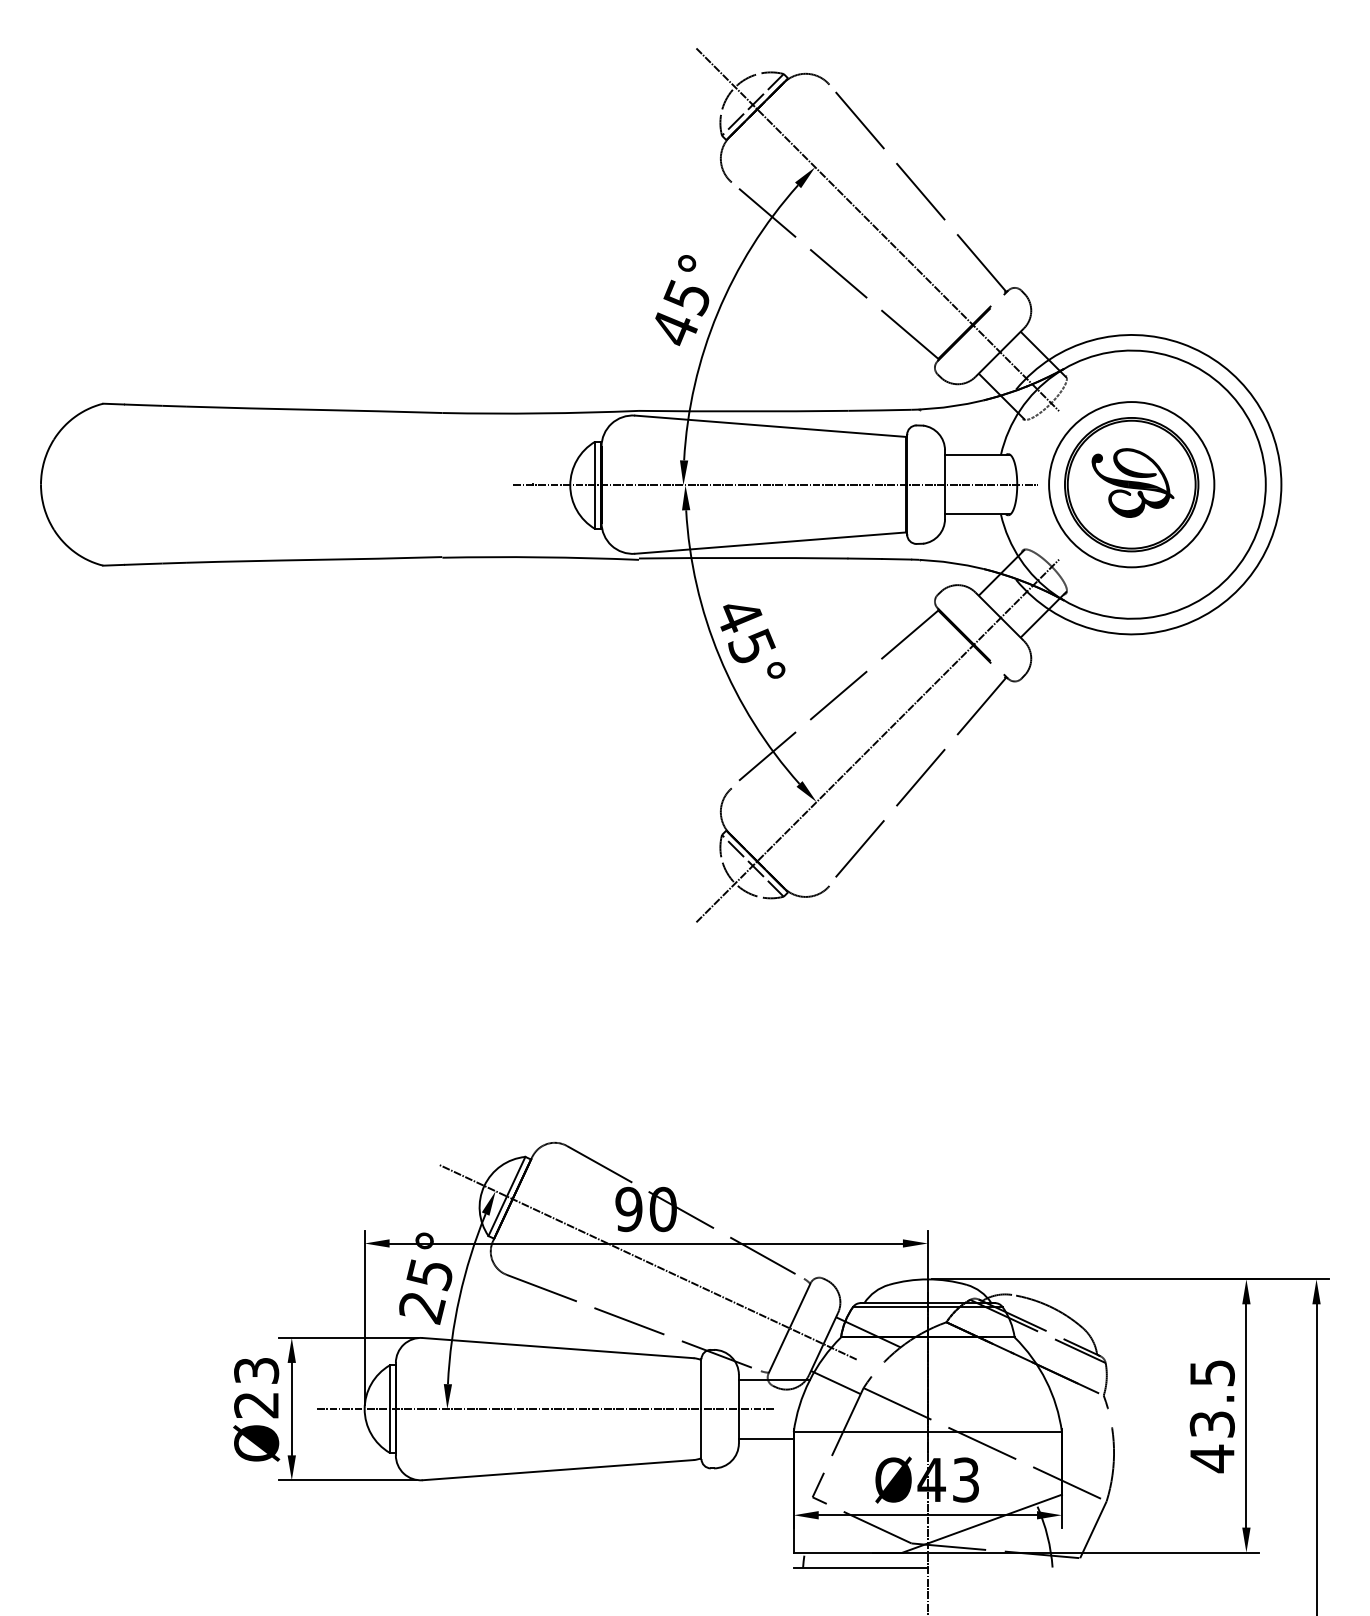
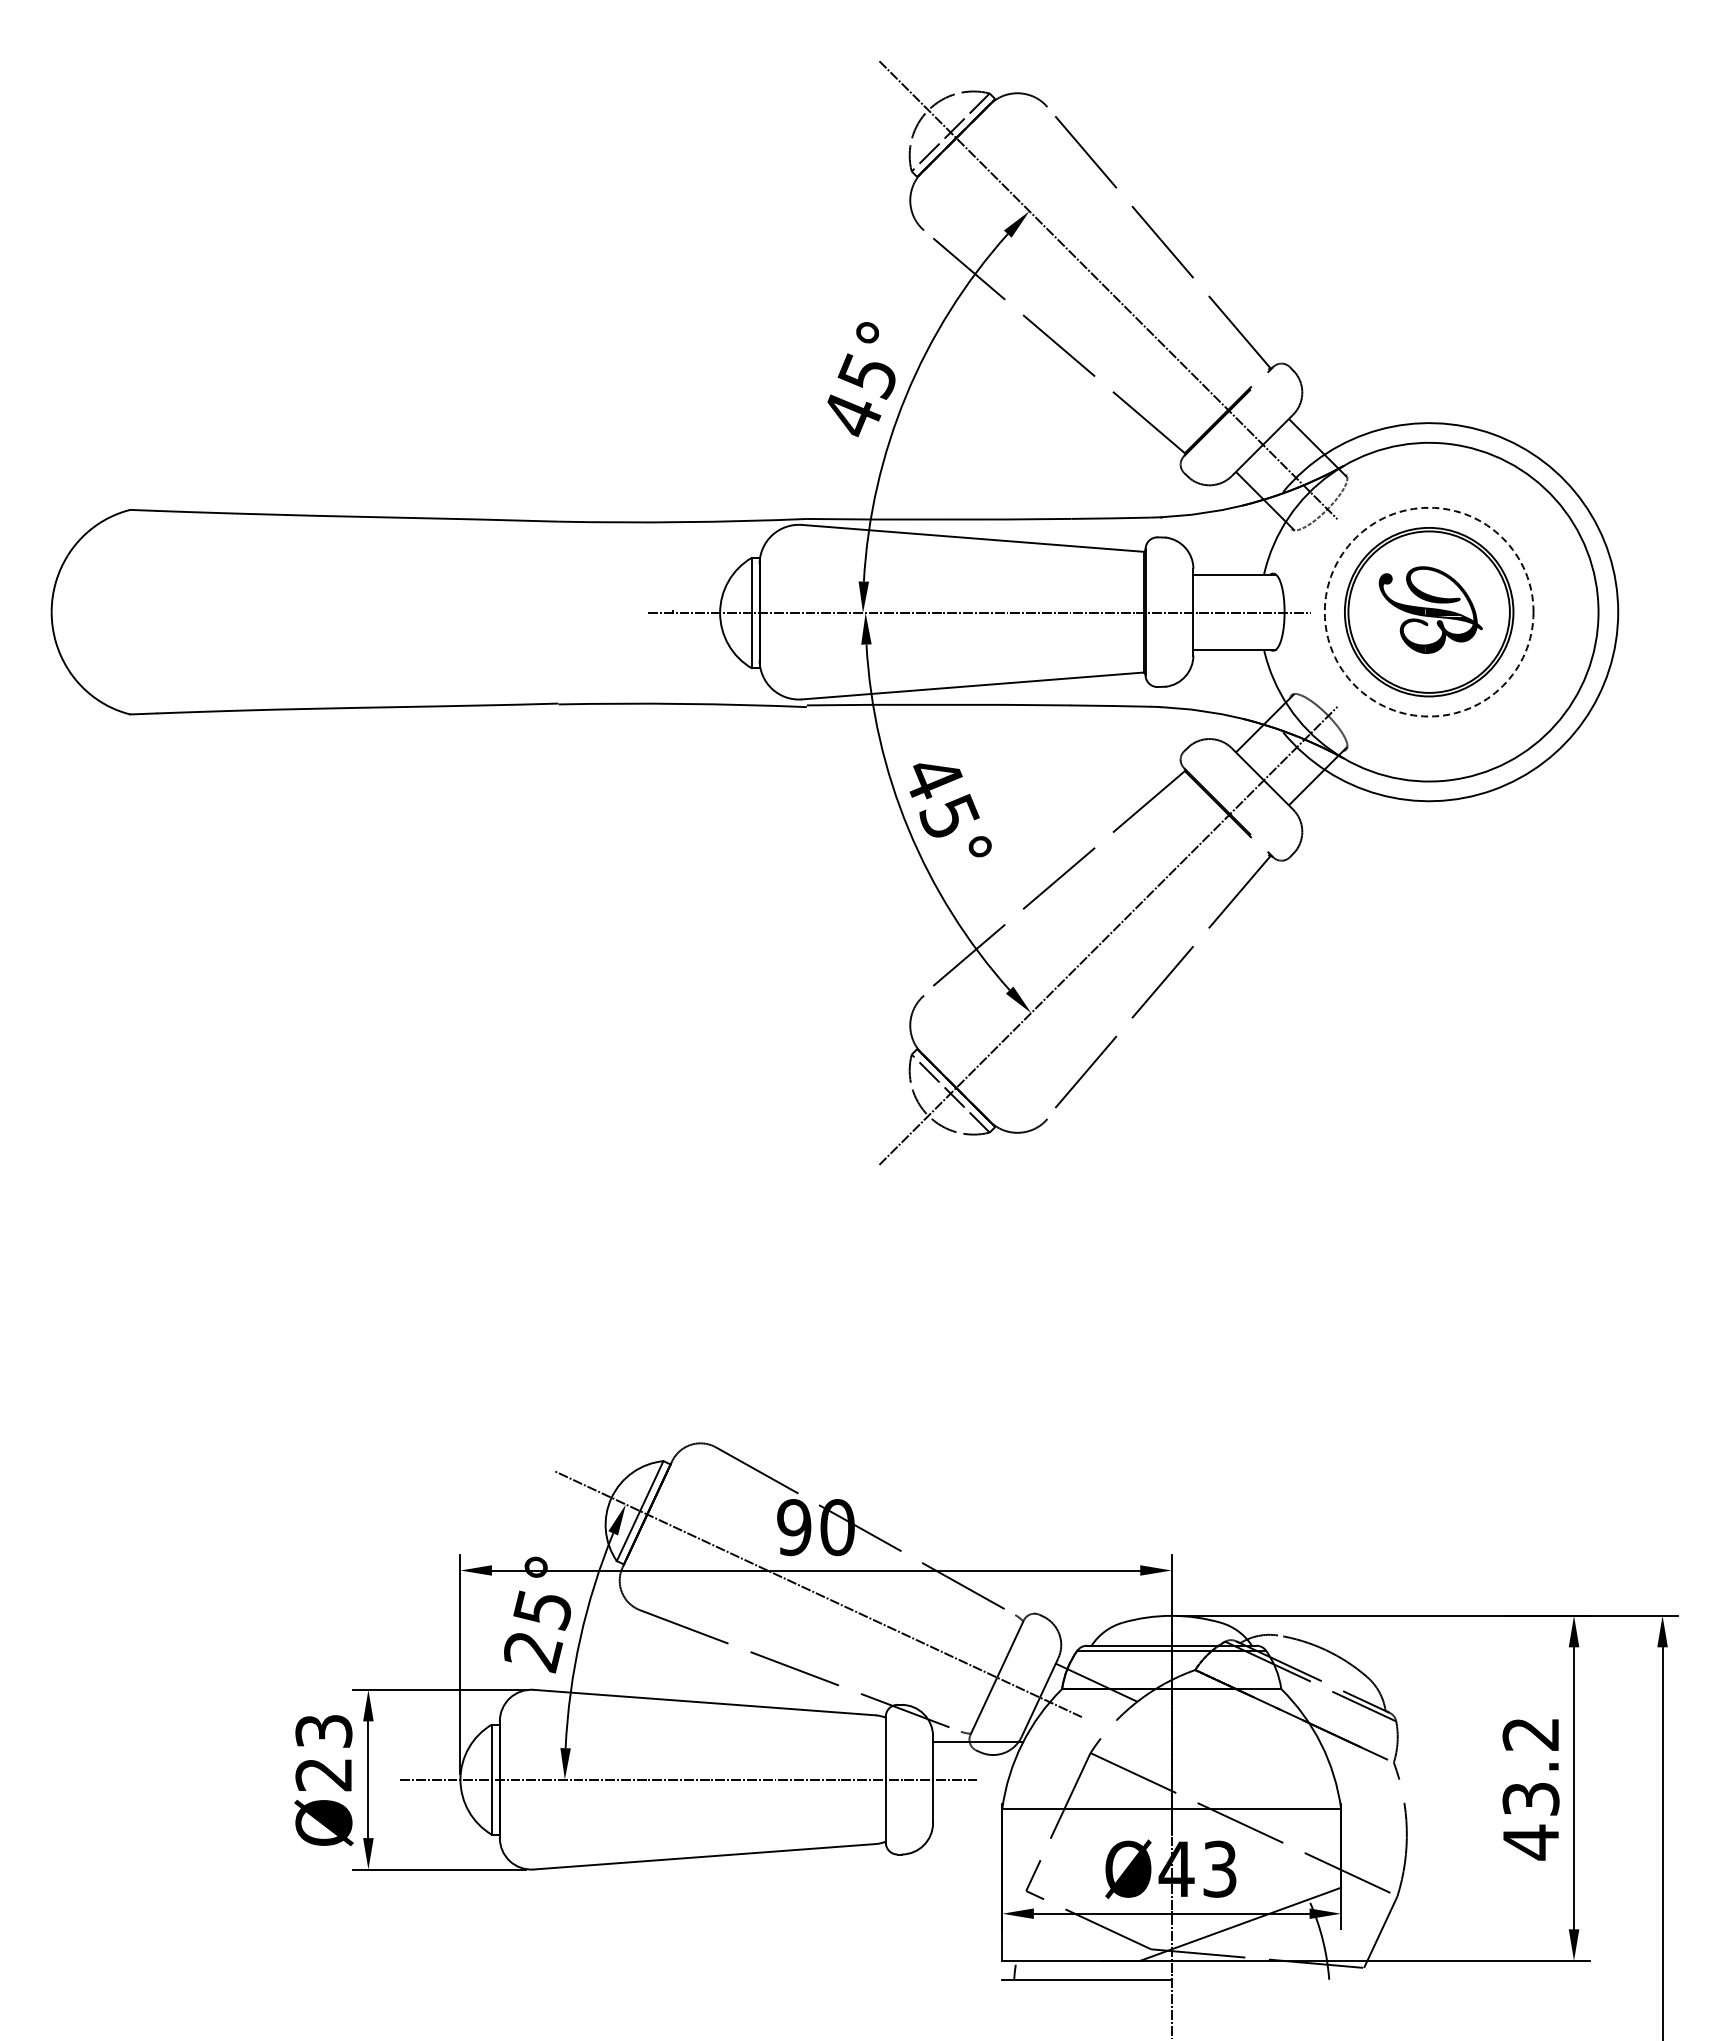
circle: (1131, 484) -> (1428, 611), solid -> dashed
text: (1211, 1373) -> (1530, 1734), 43.5 -> 43.2
line: (835, 1382) -> (1055, 1745), removed
line: (766, 1439) -> (967, 1817), removed

